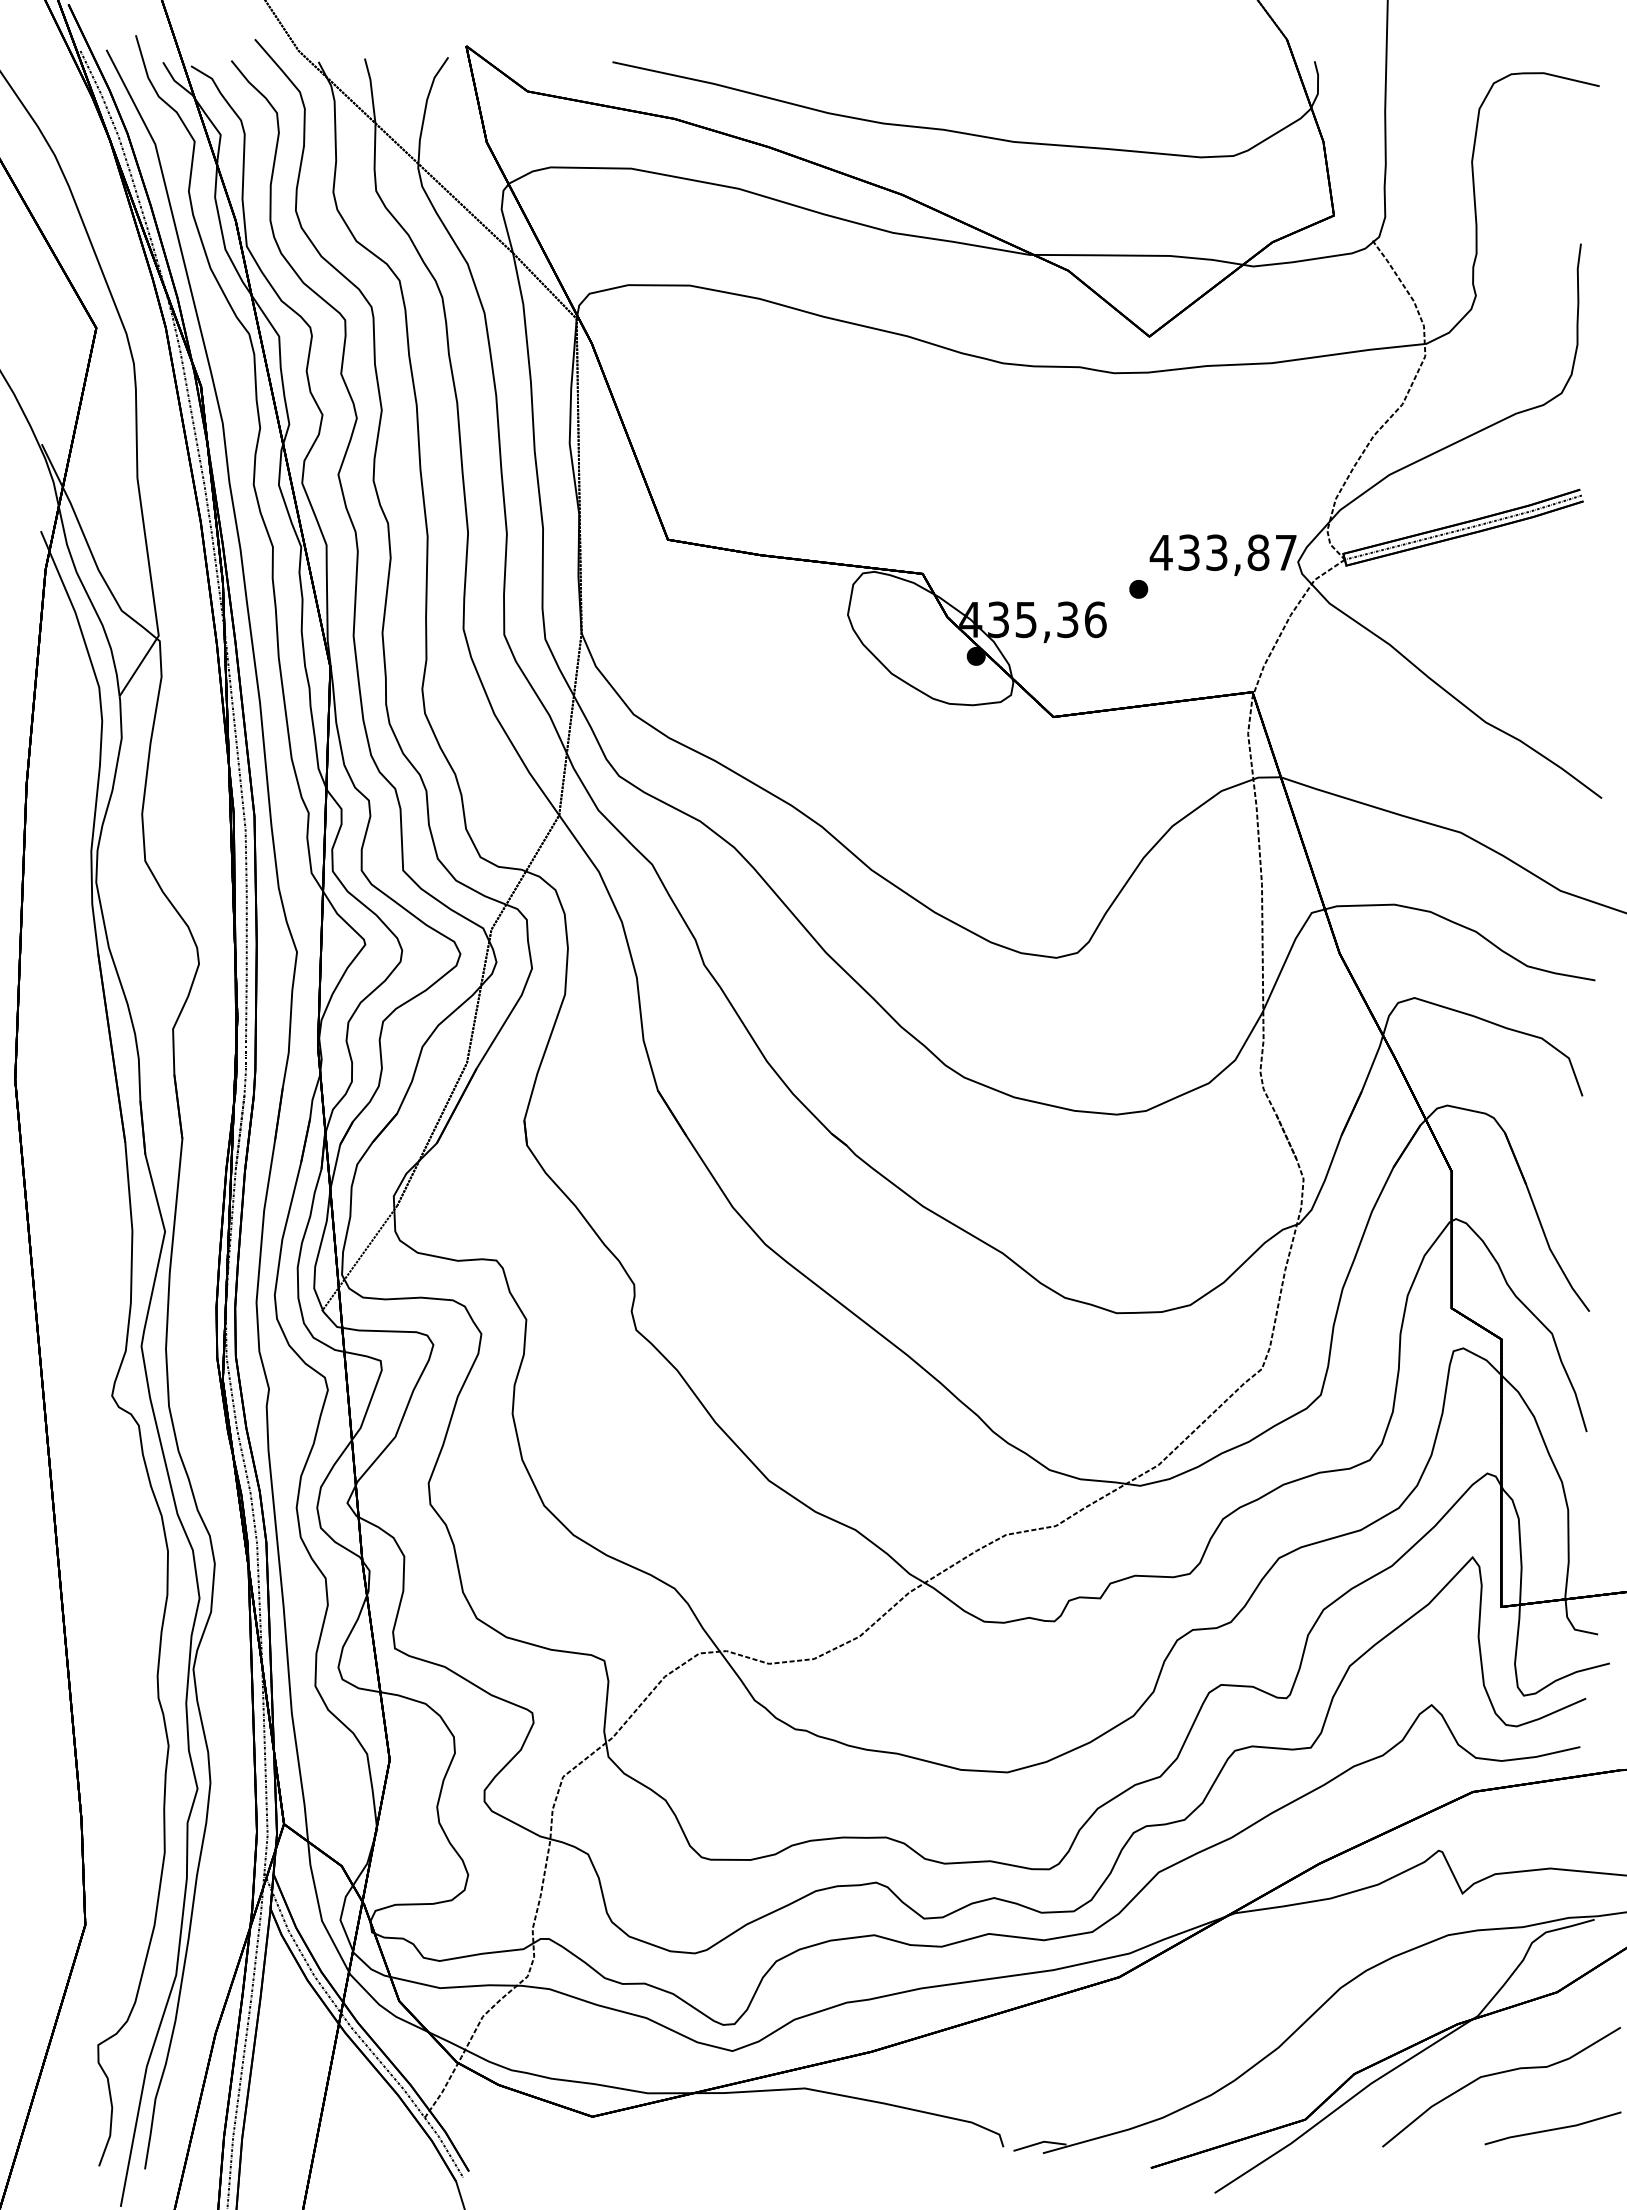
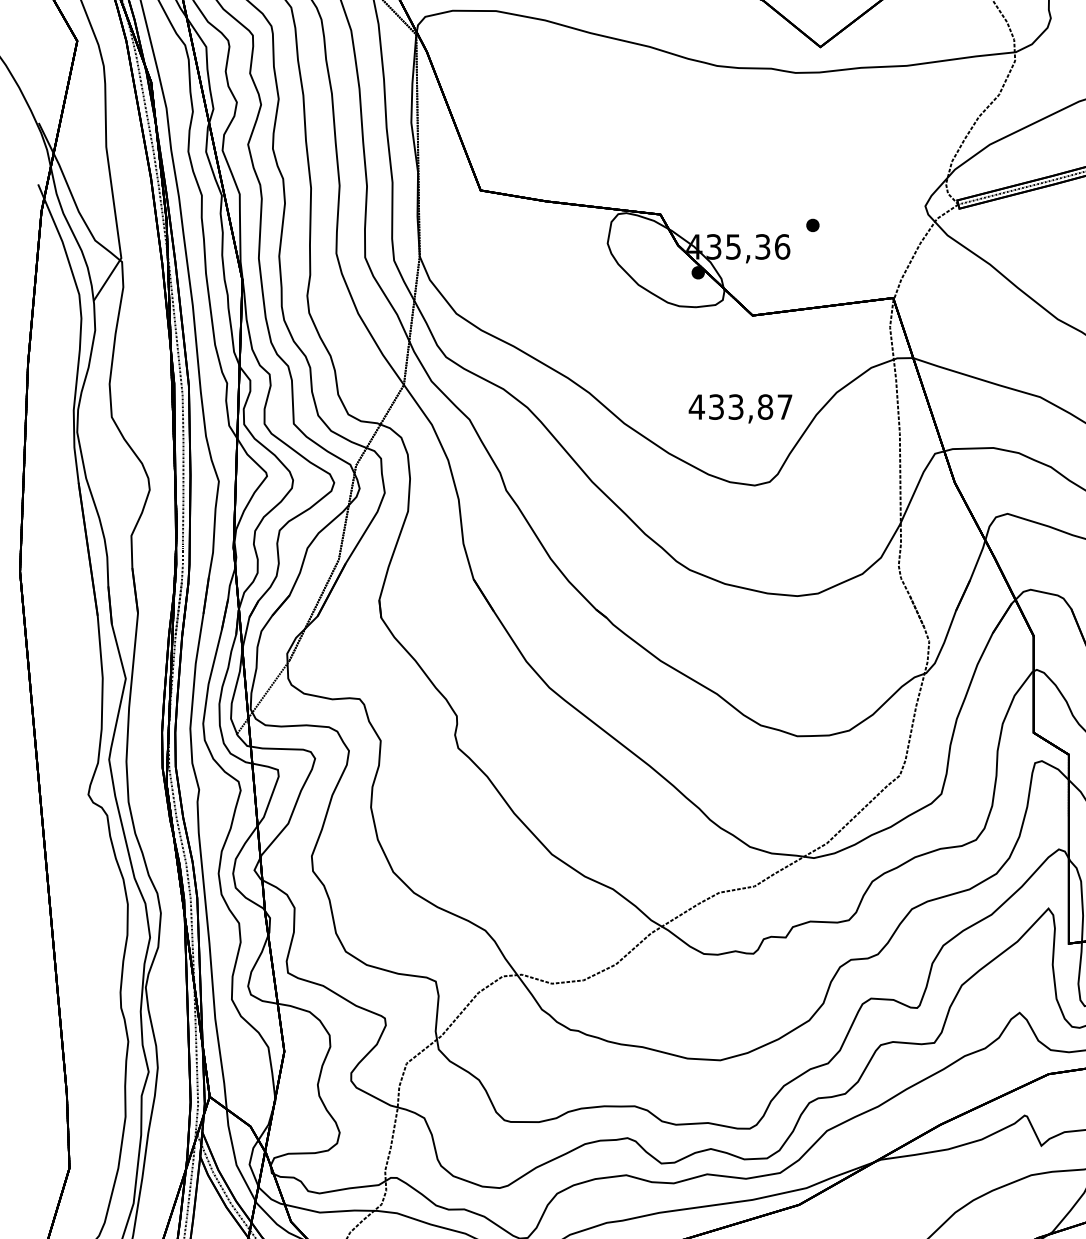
text: (1222, 554) -> (740, 408), moved

